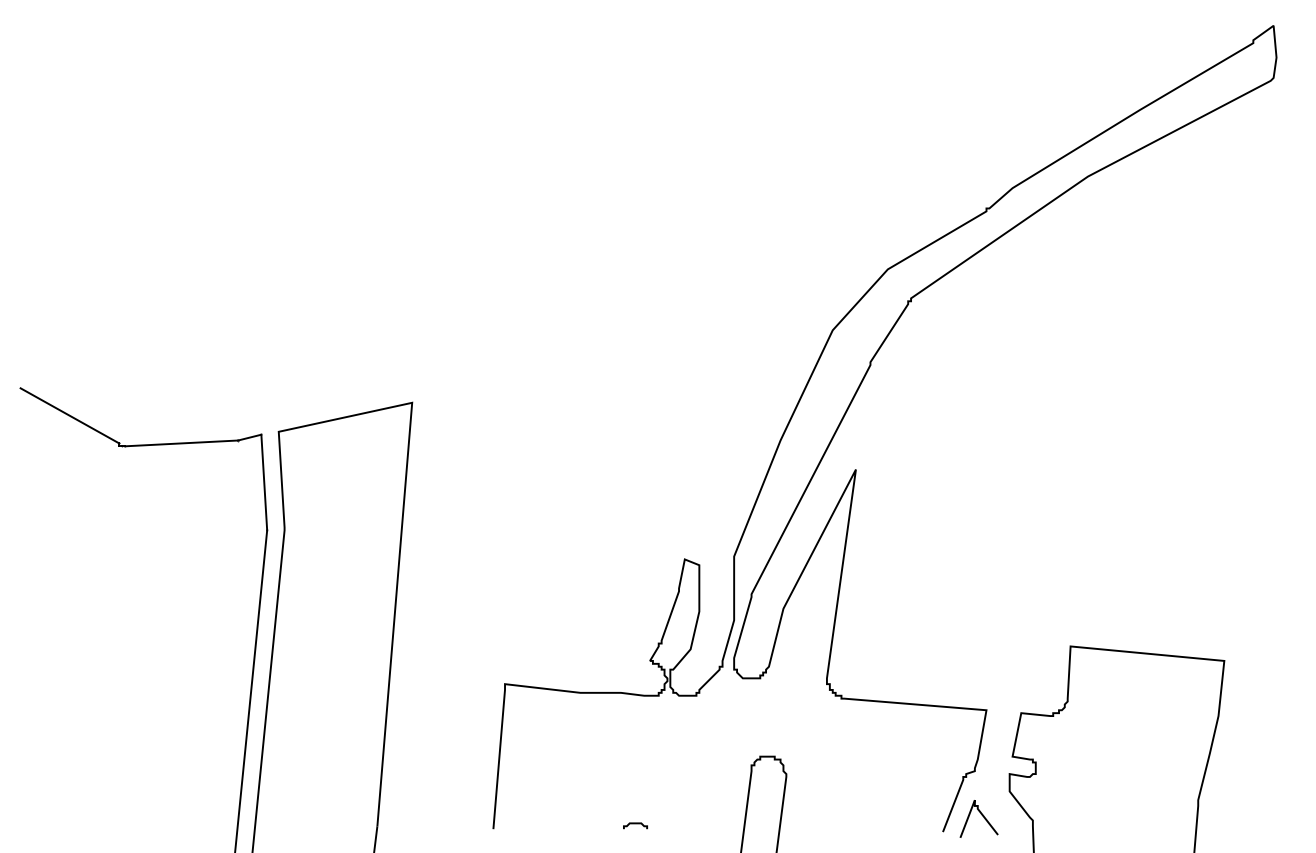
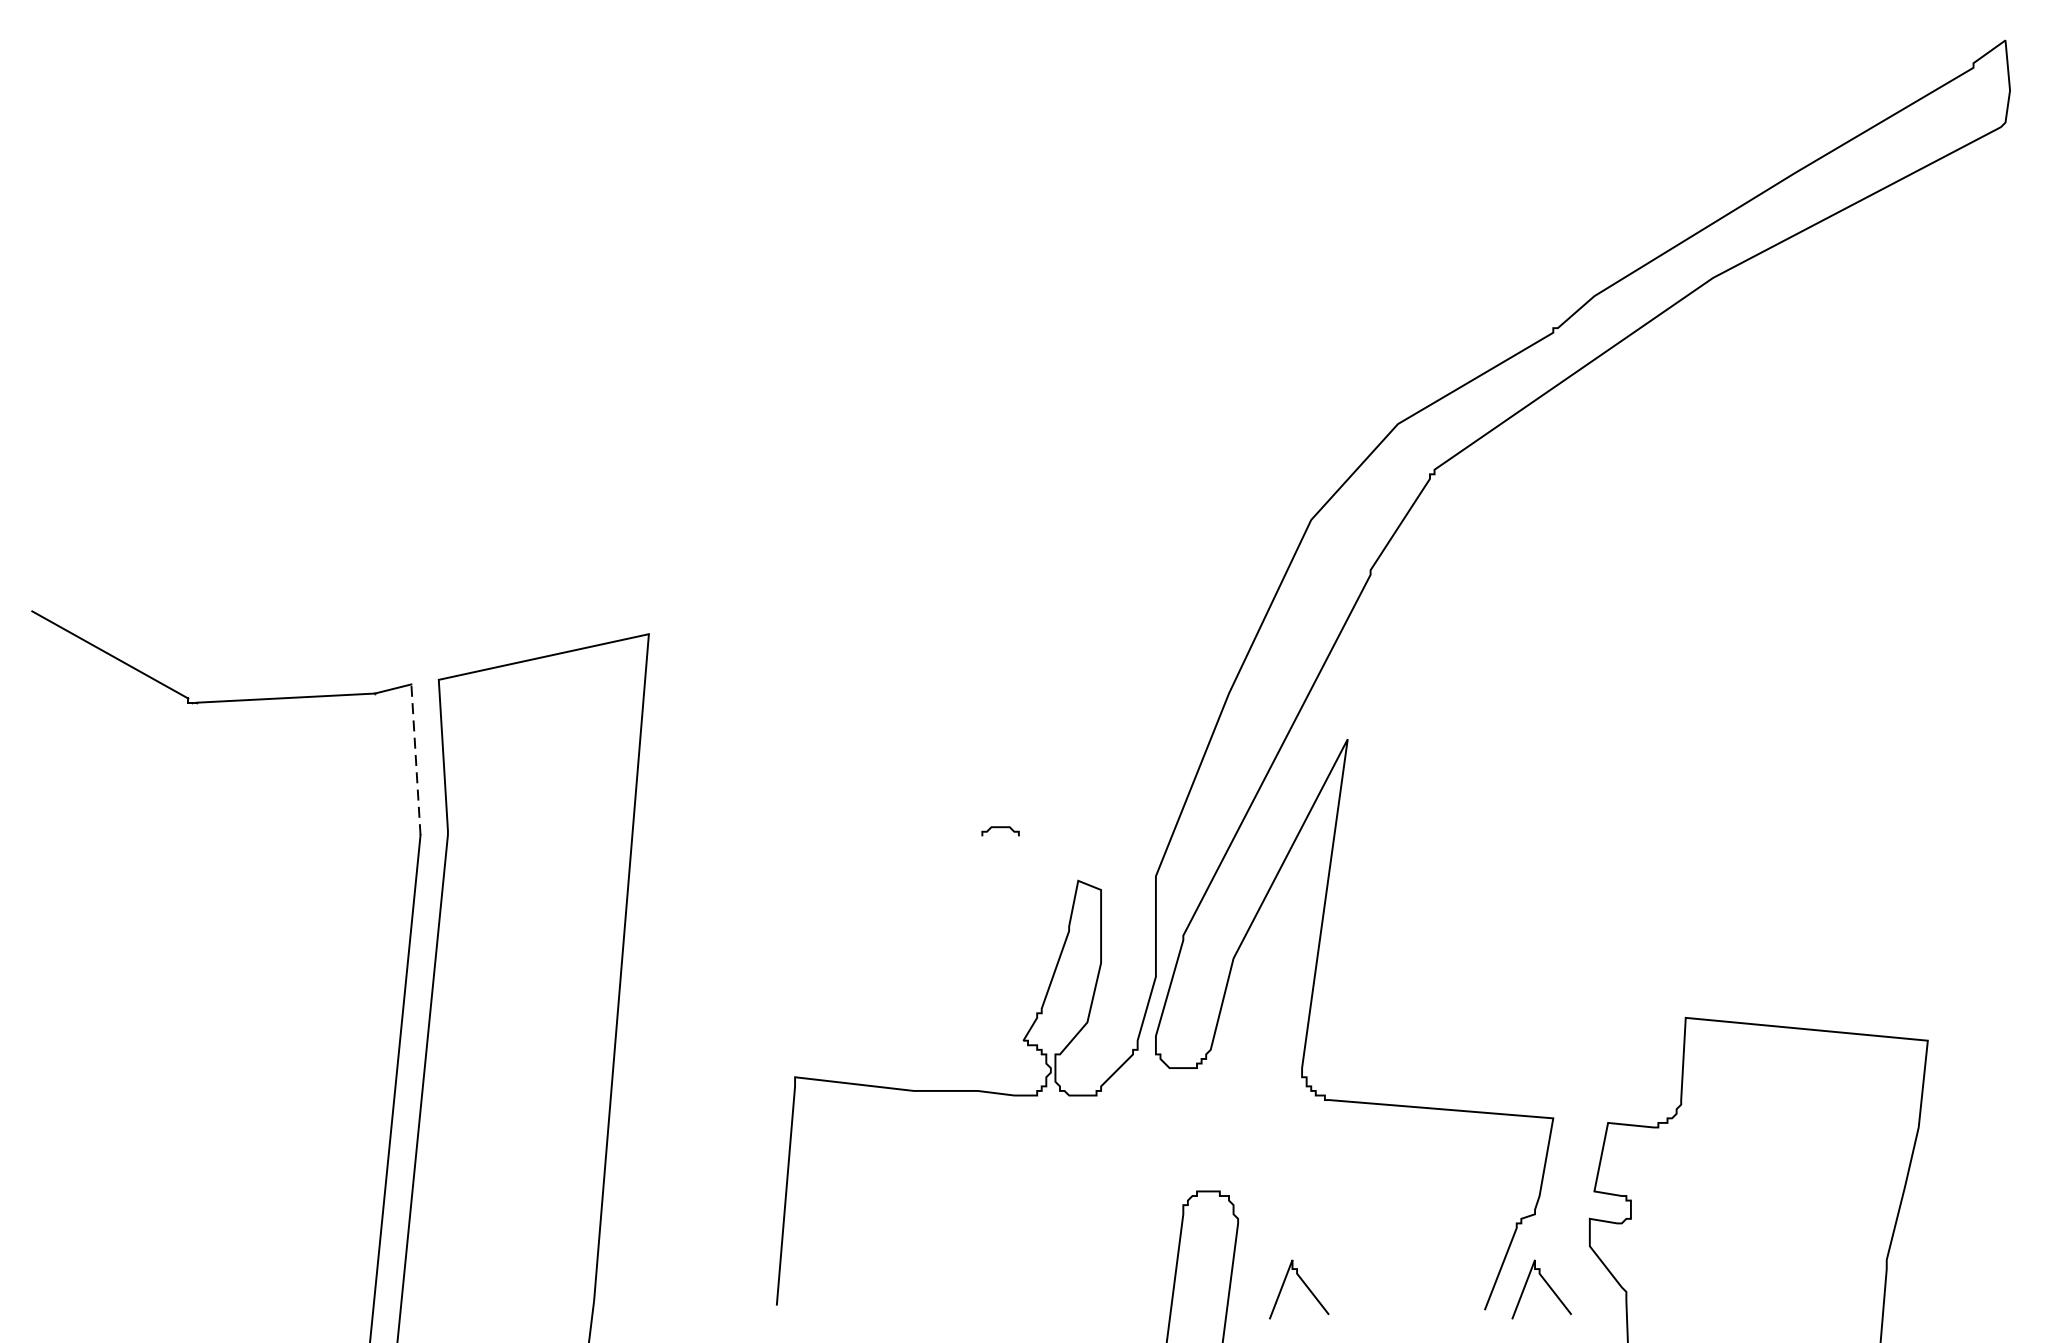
line: (264, 482) -> (416, 759), solid -> dashed
curve: (827, 815) -> (1302, 1284), added
curve: (635, 824) -> (1000, 828), moved

